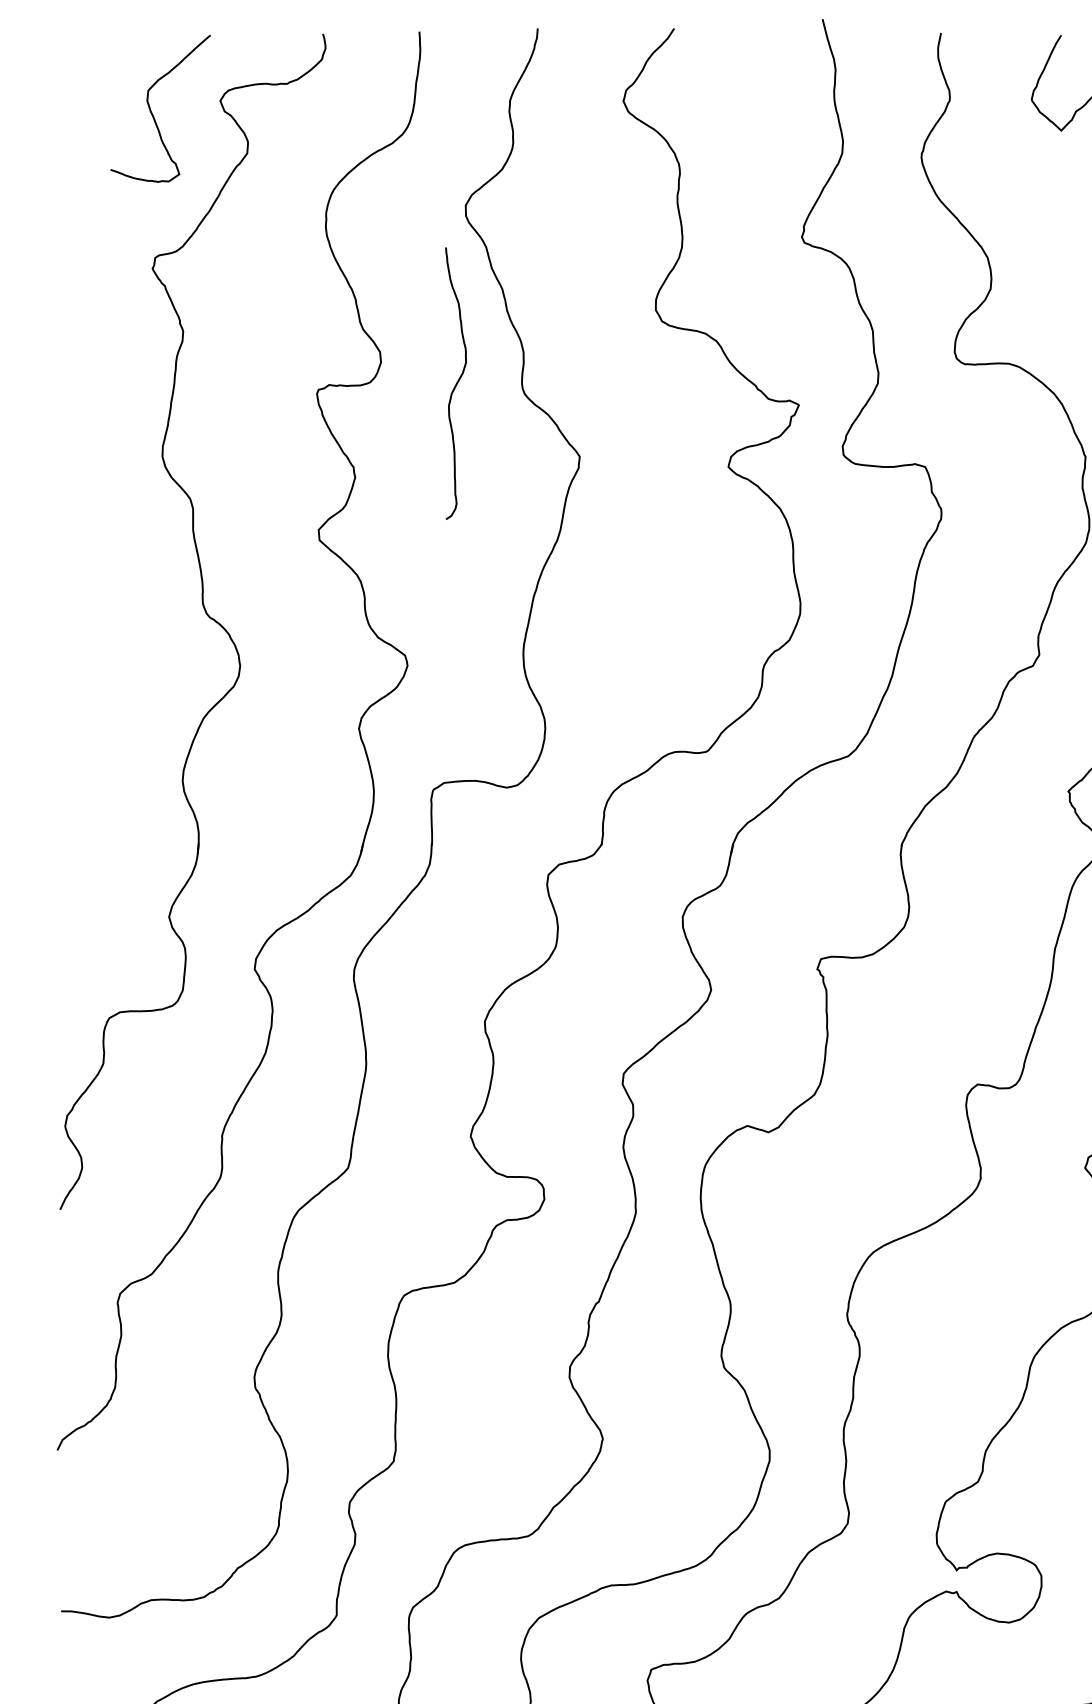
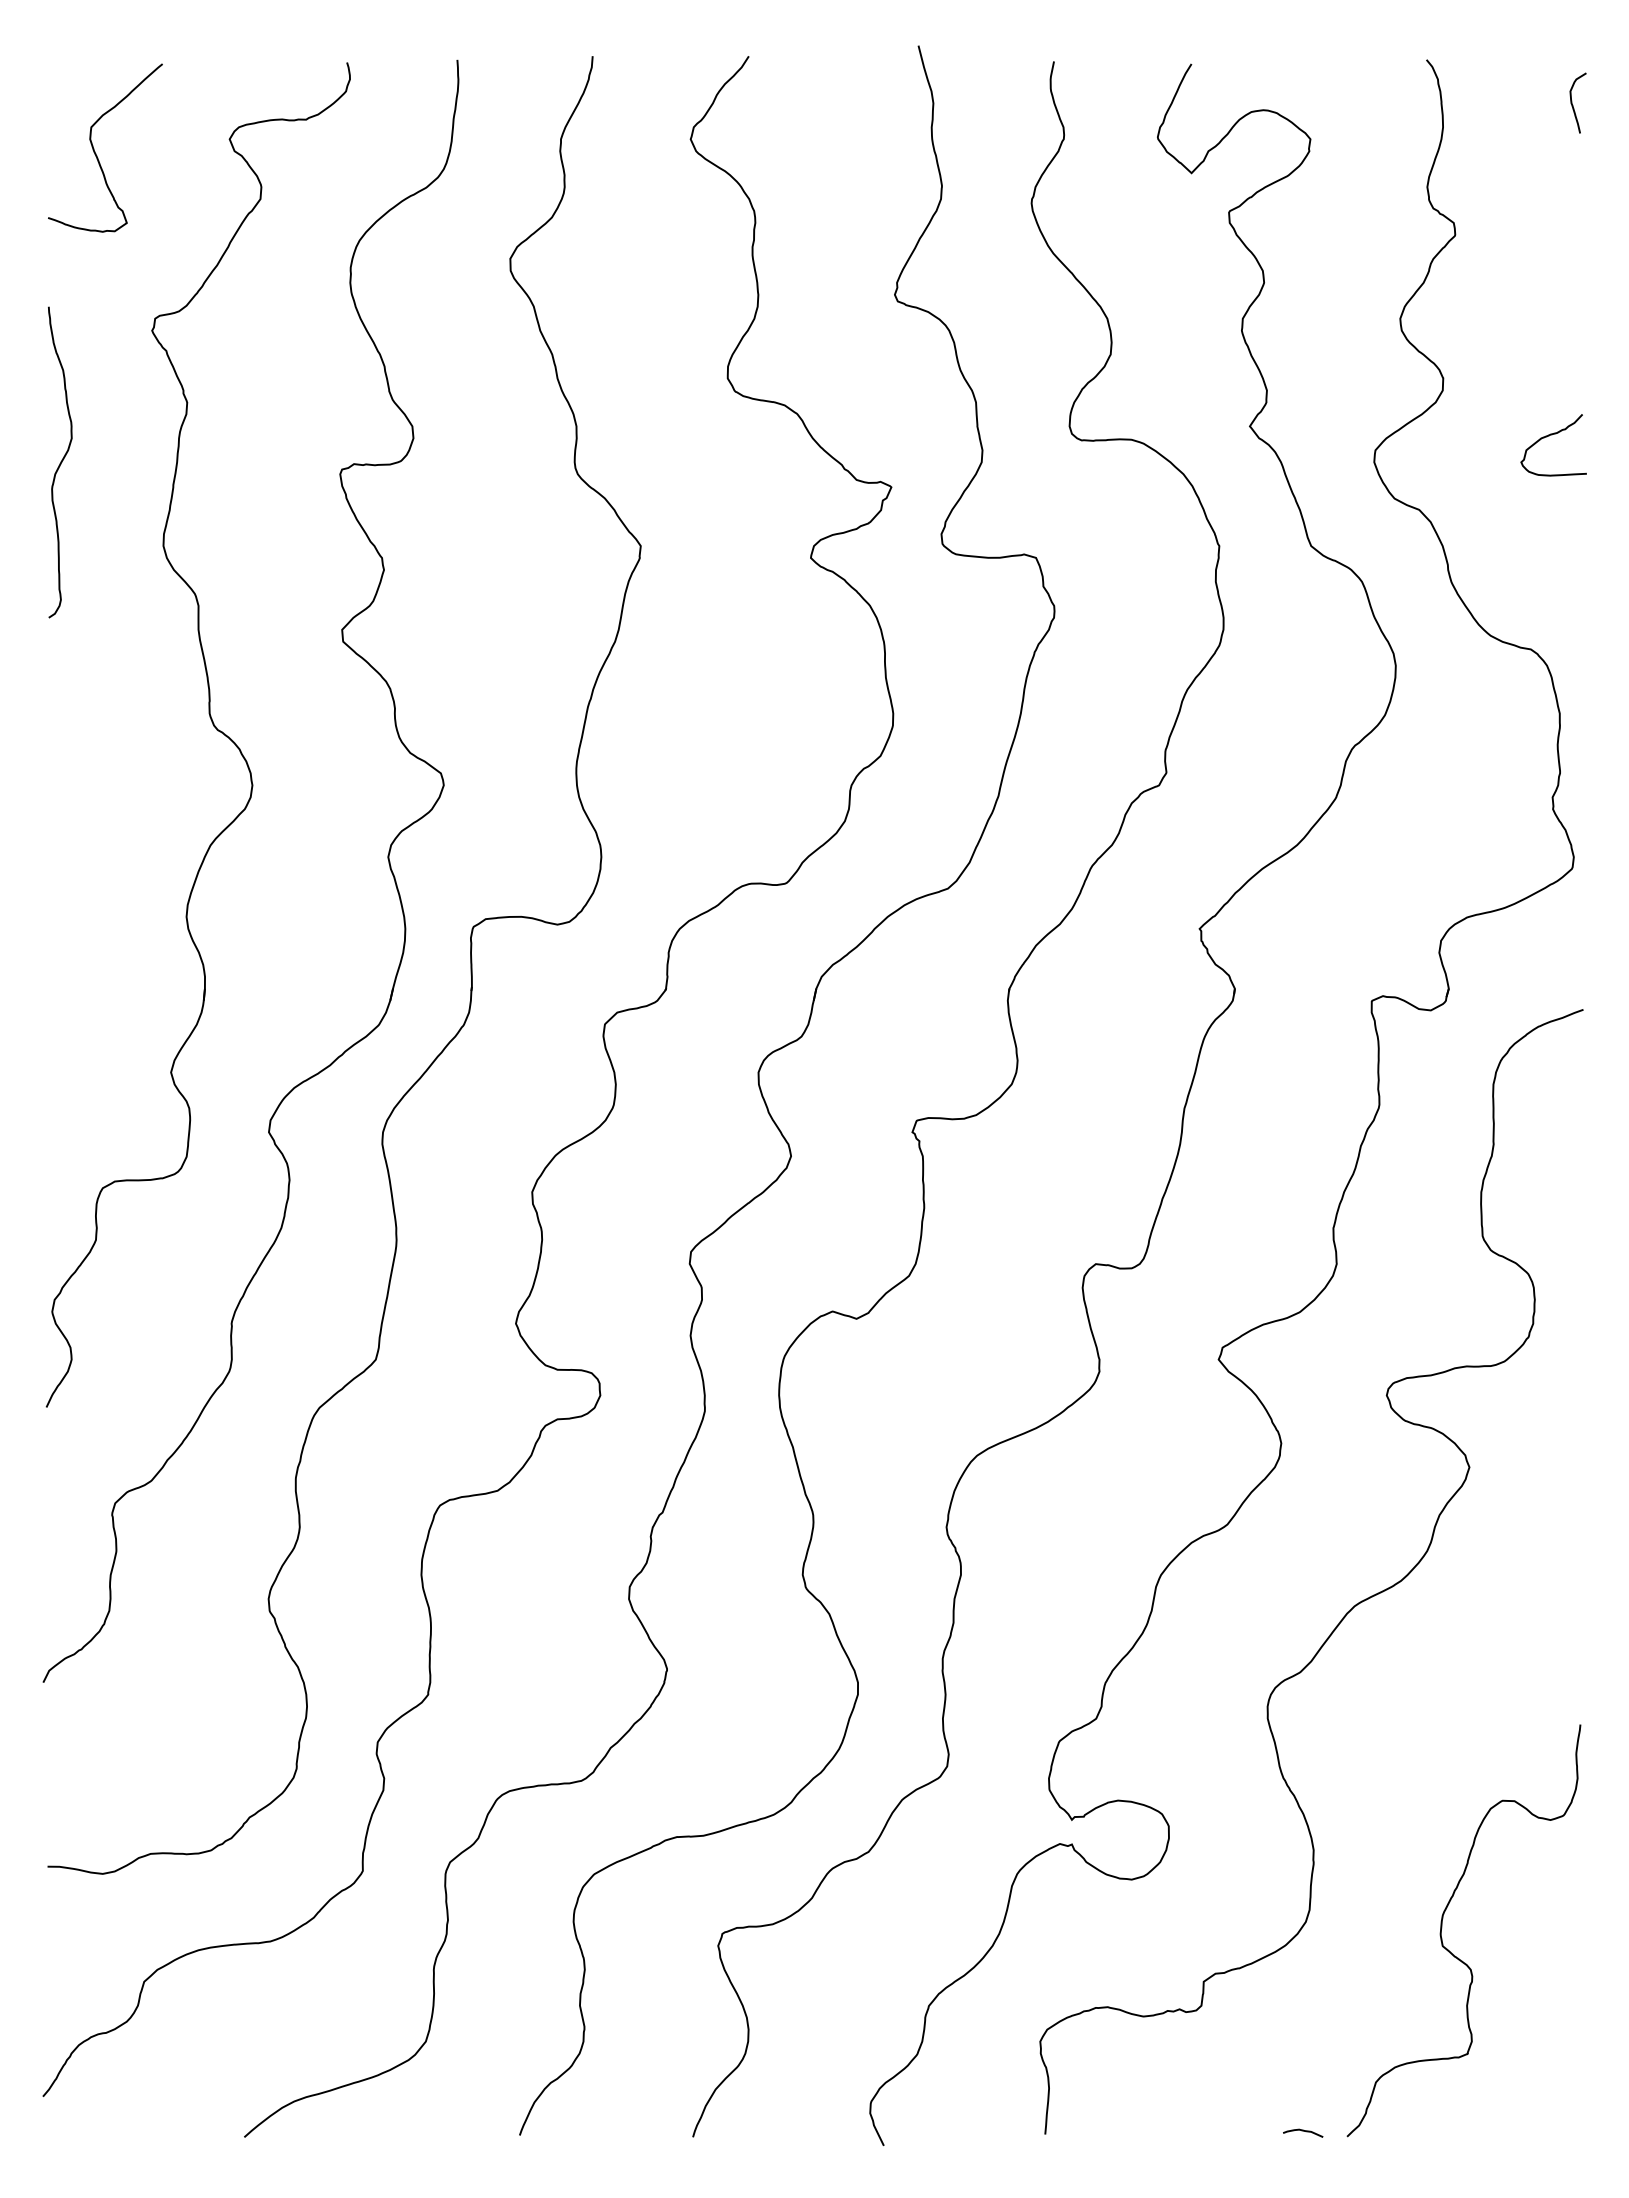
curve: (151, 111) -> (95, 151), moved
curve: (456, 383) -> (60, 462), moved

